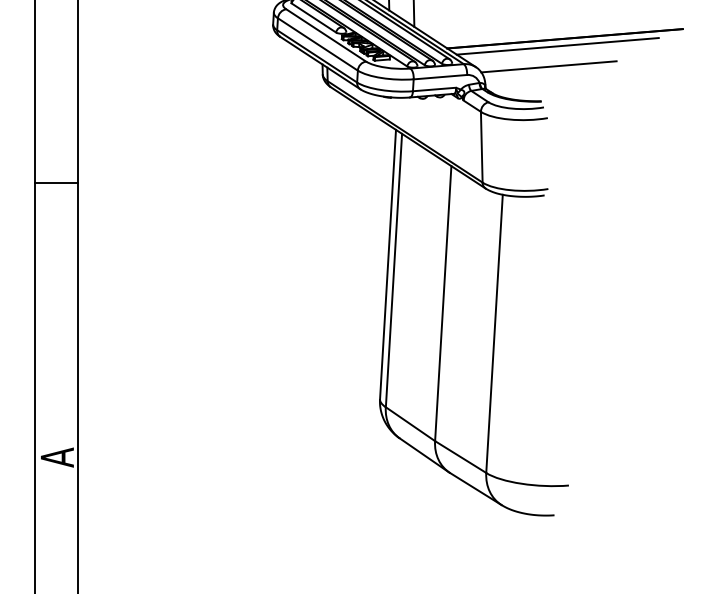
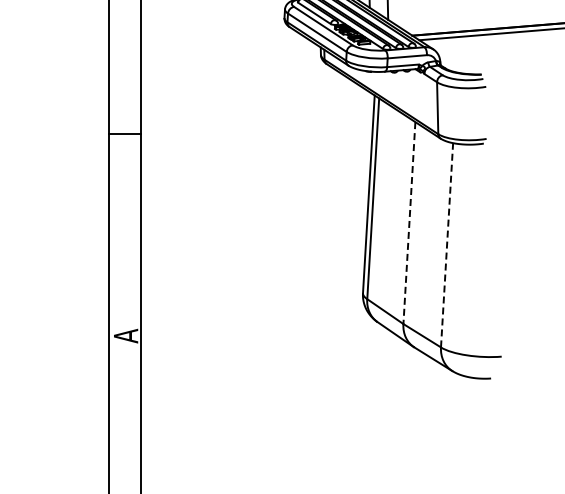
line: (548, 67) -> (486, 49), removed
line: (443, 304) -> (409, 223), solid -> dashed
line: (495, 332) -> (447, 244), solid -> dashed

